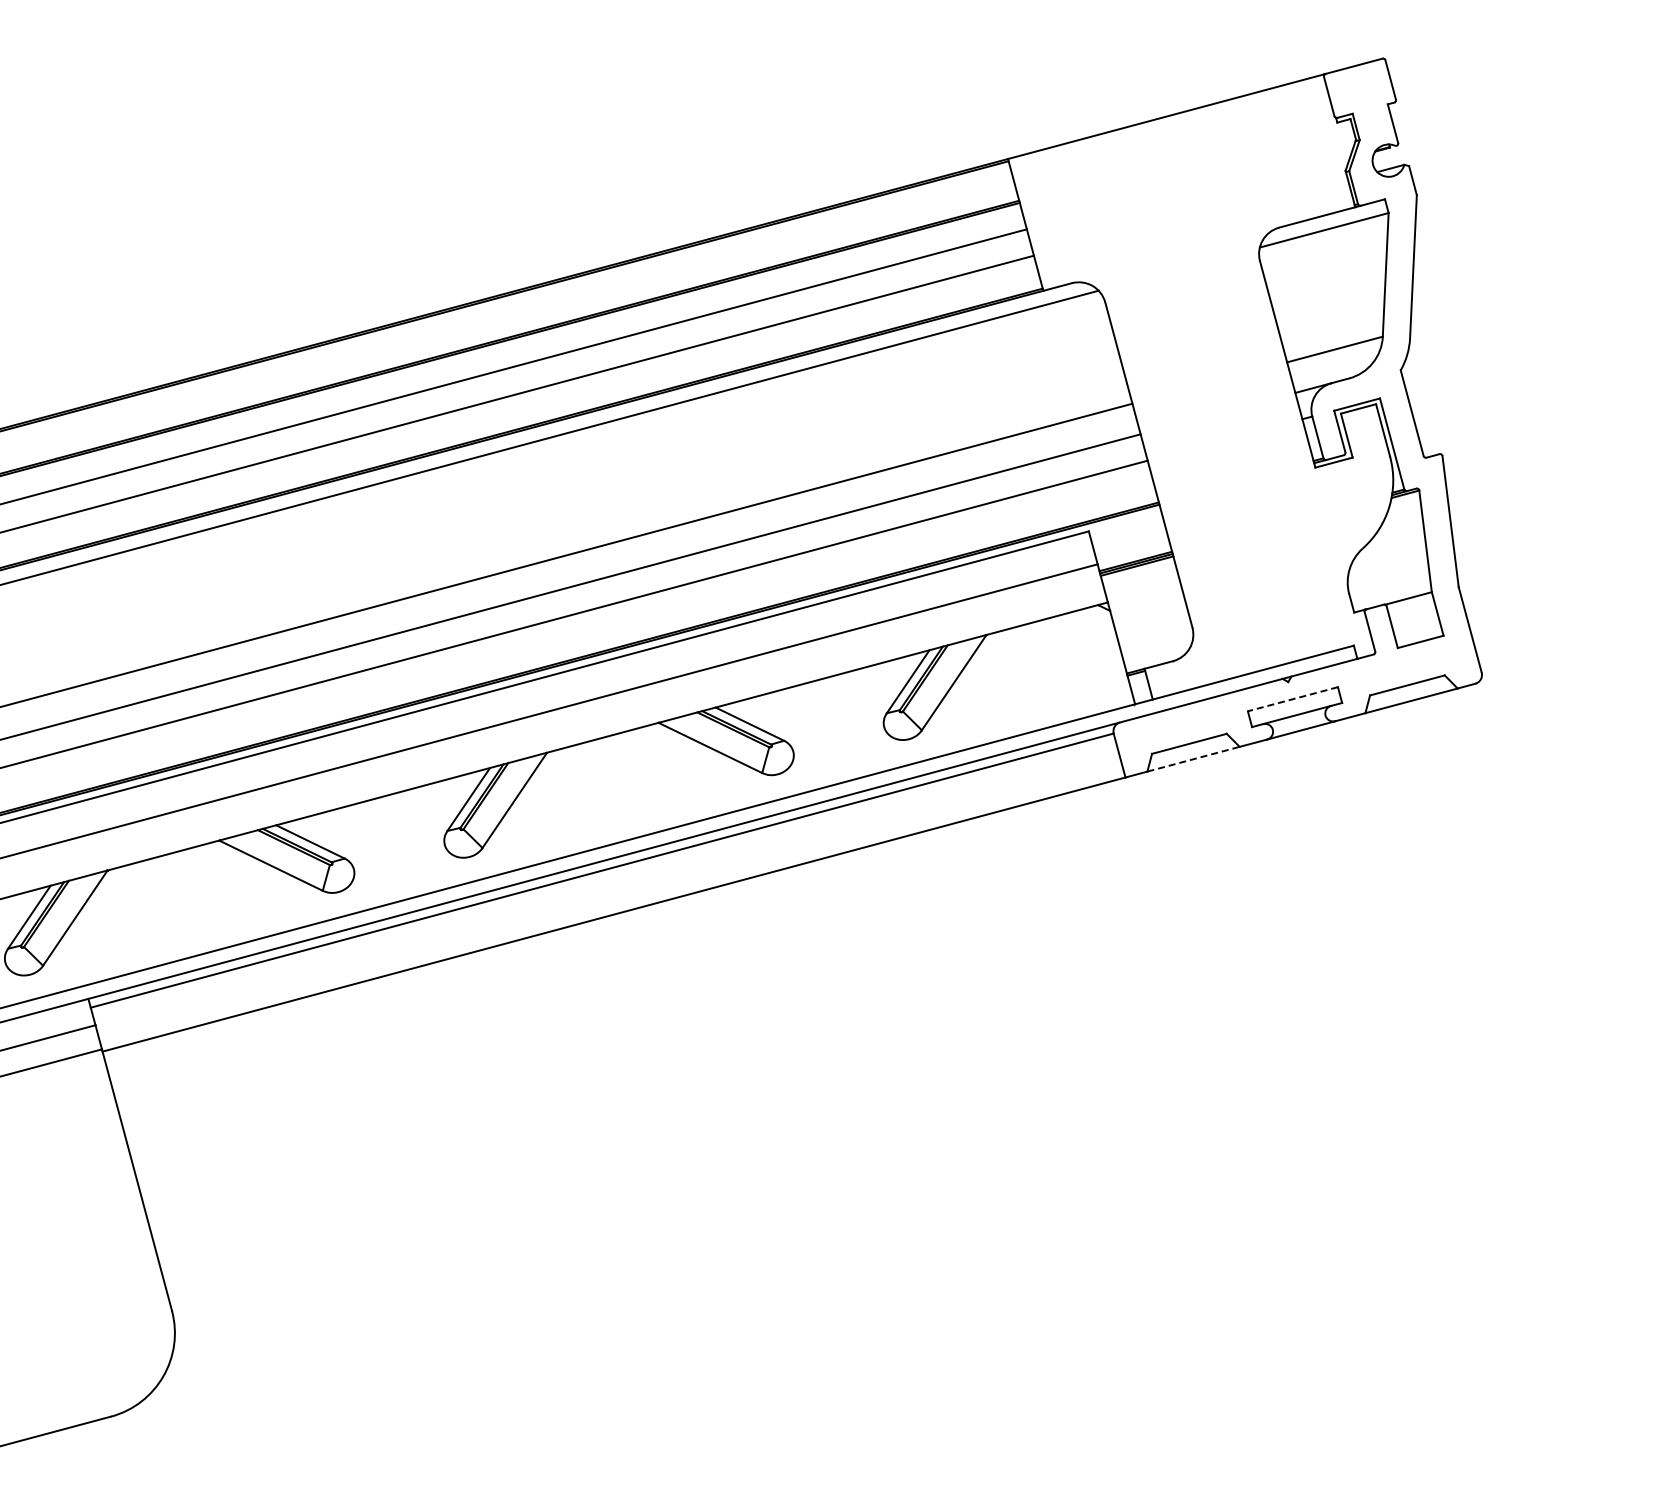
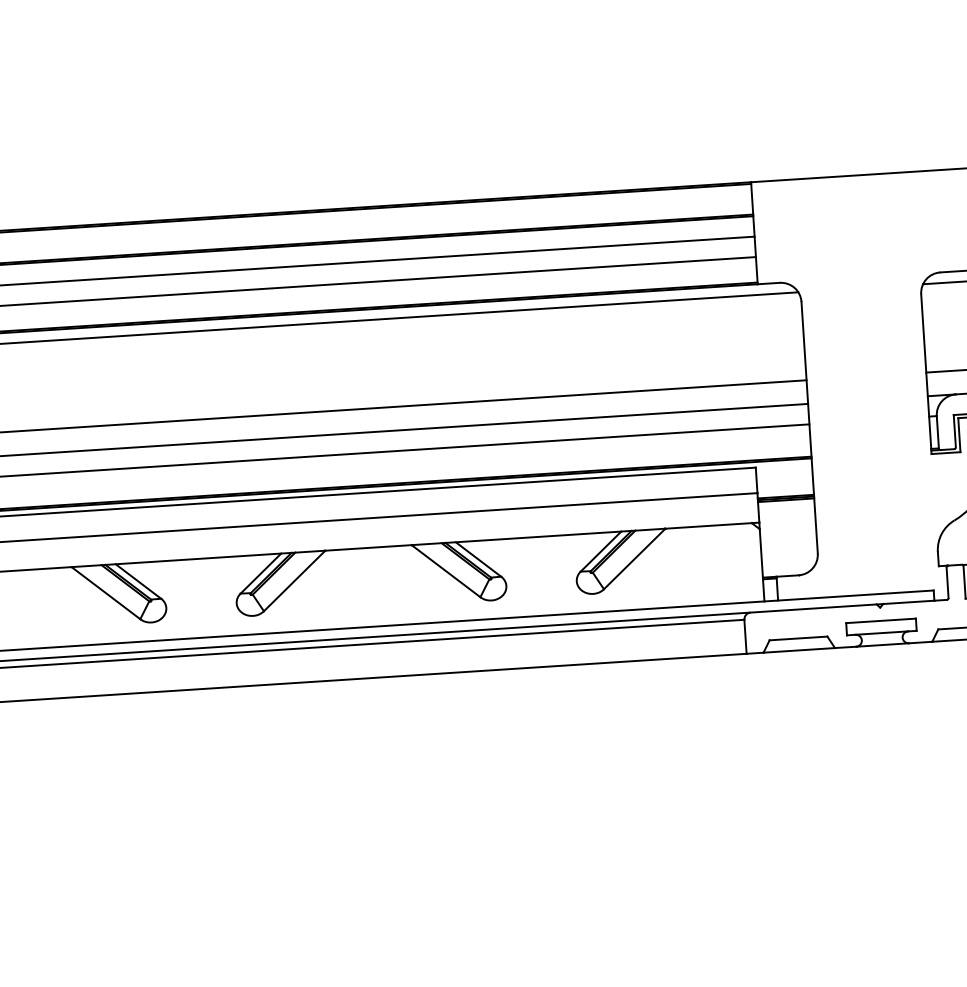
line: (1292, 699) -> (880, 621), dashed -> solid
line: (1193, 759) -> (799, 650), dashed -> solid

